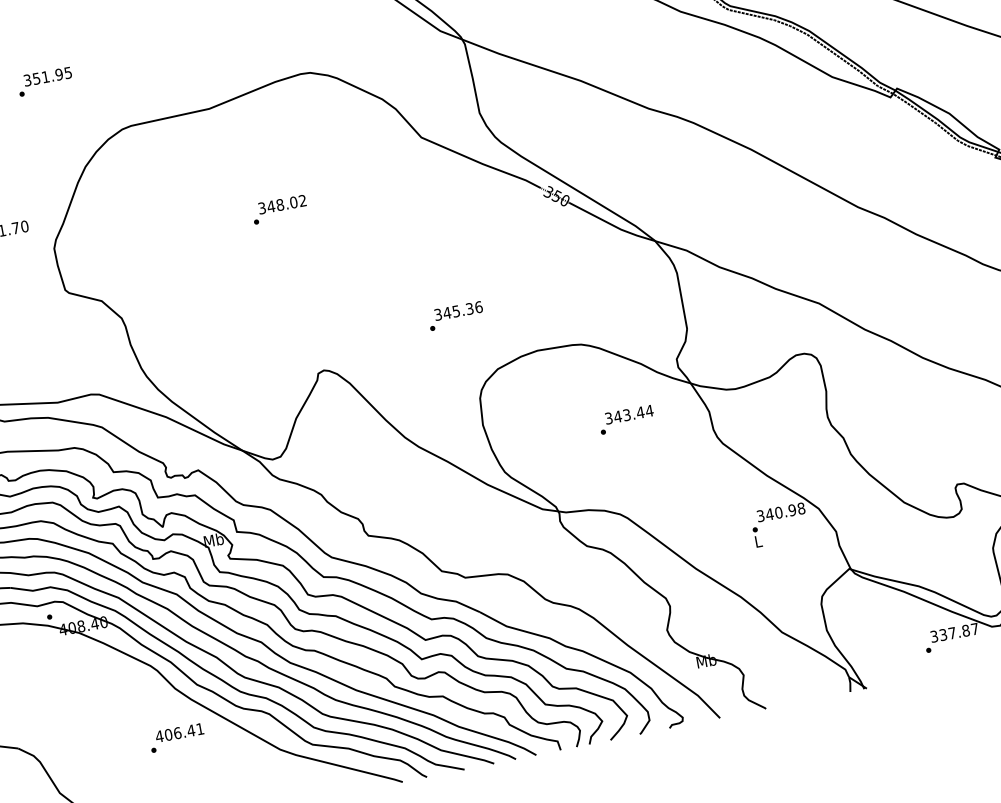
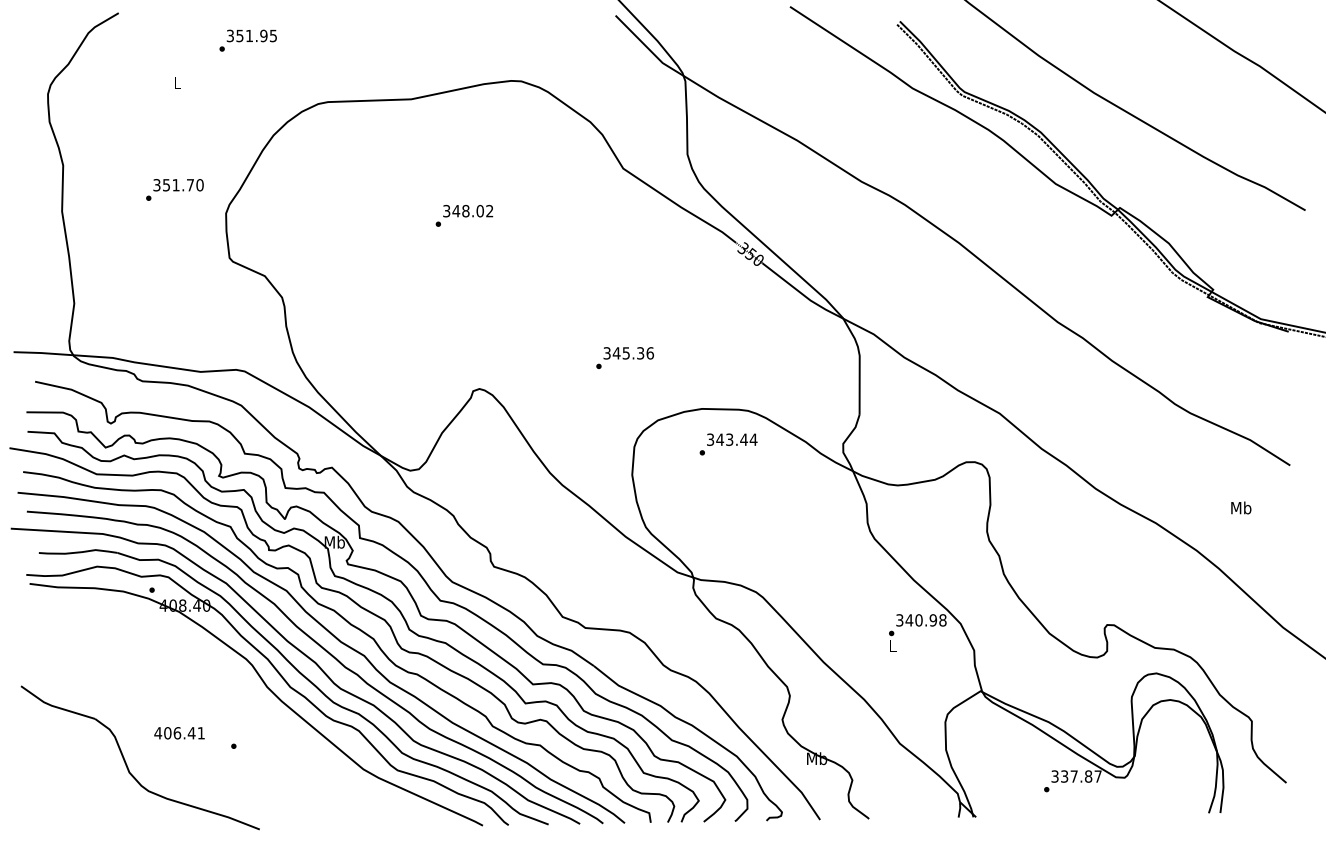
text: (626, 419) -> (728, 444), moved
text: (179, 733) -> (179, 733), moved

